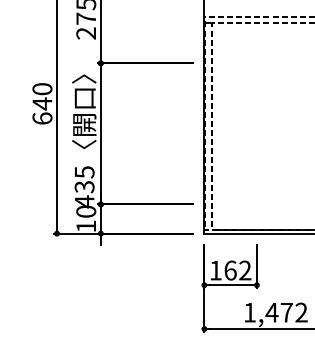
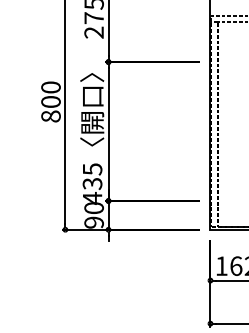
text: (42, 110) -> (51, 108), 640 -> 800
text: (86, 226) -> (94, 222), 10 -> 90

